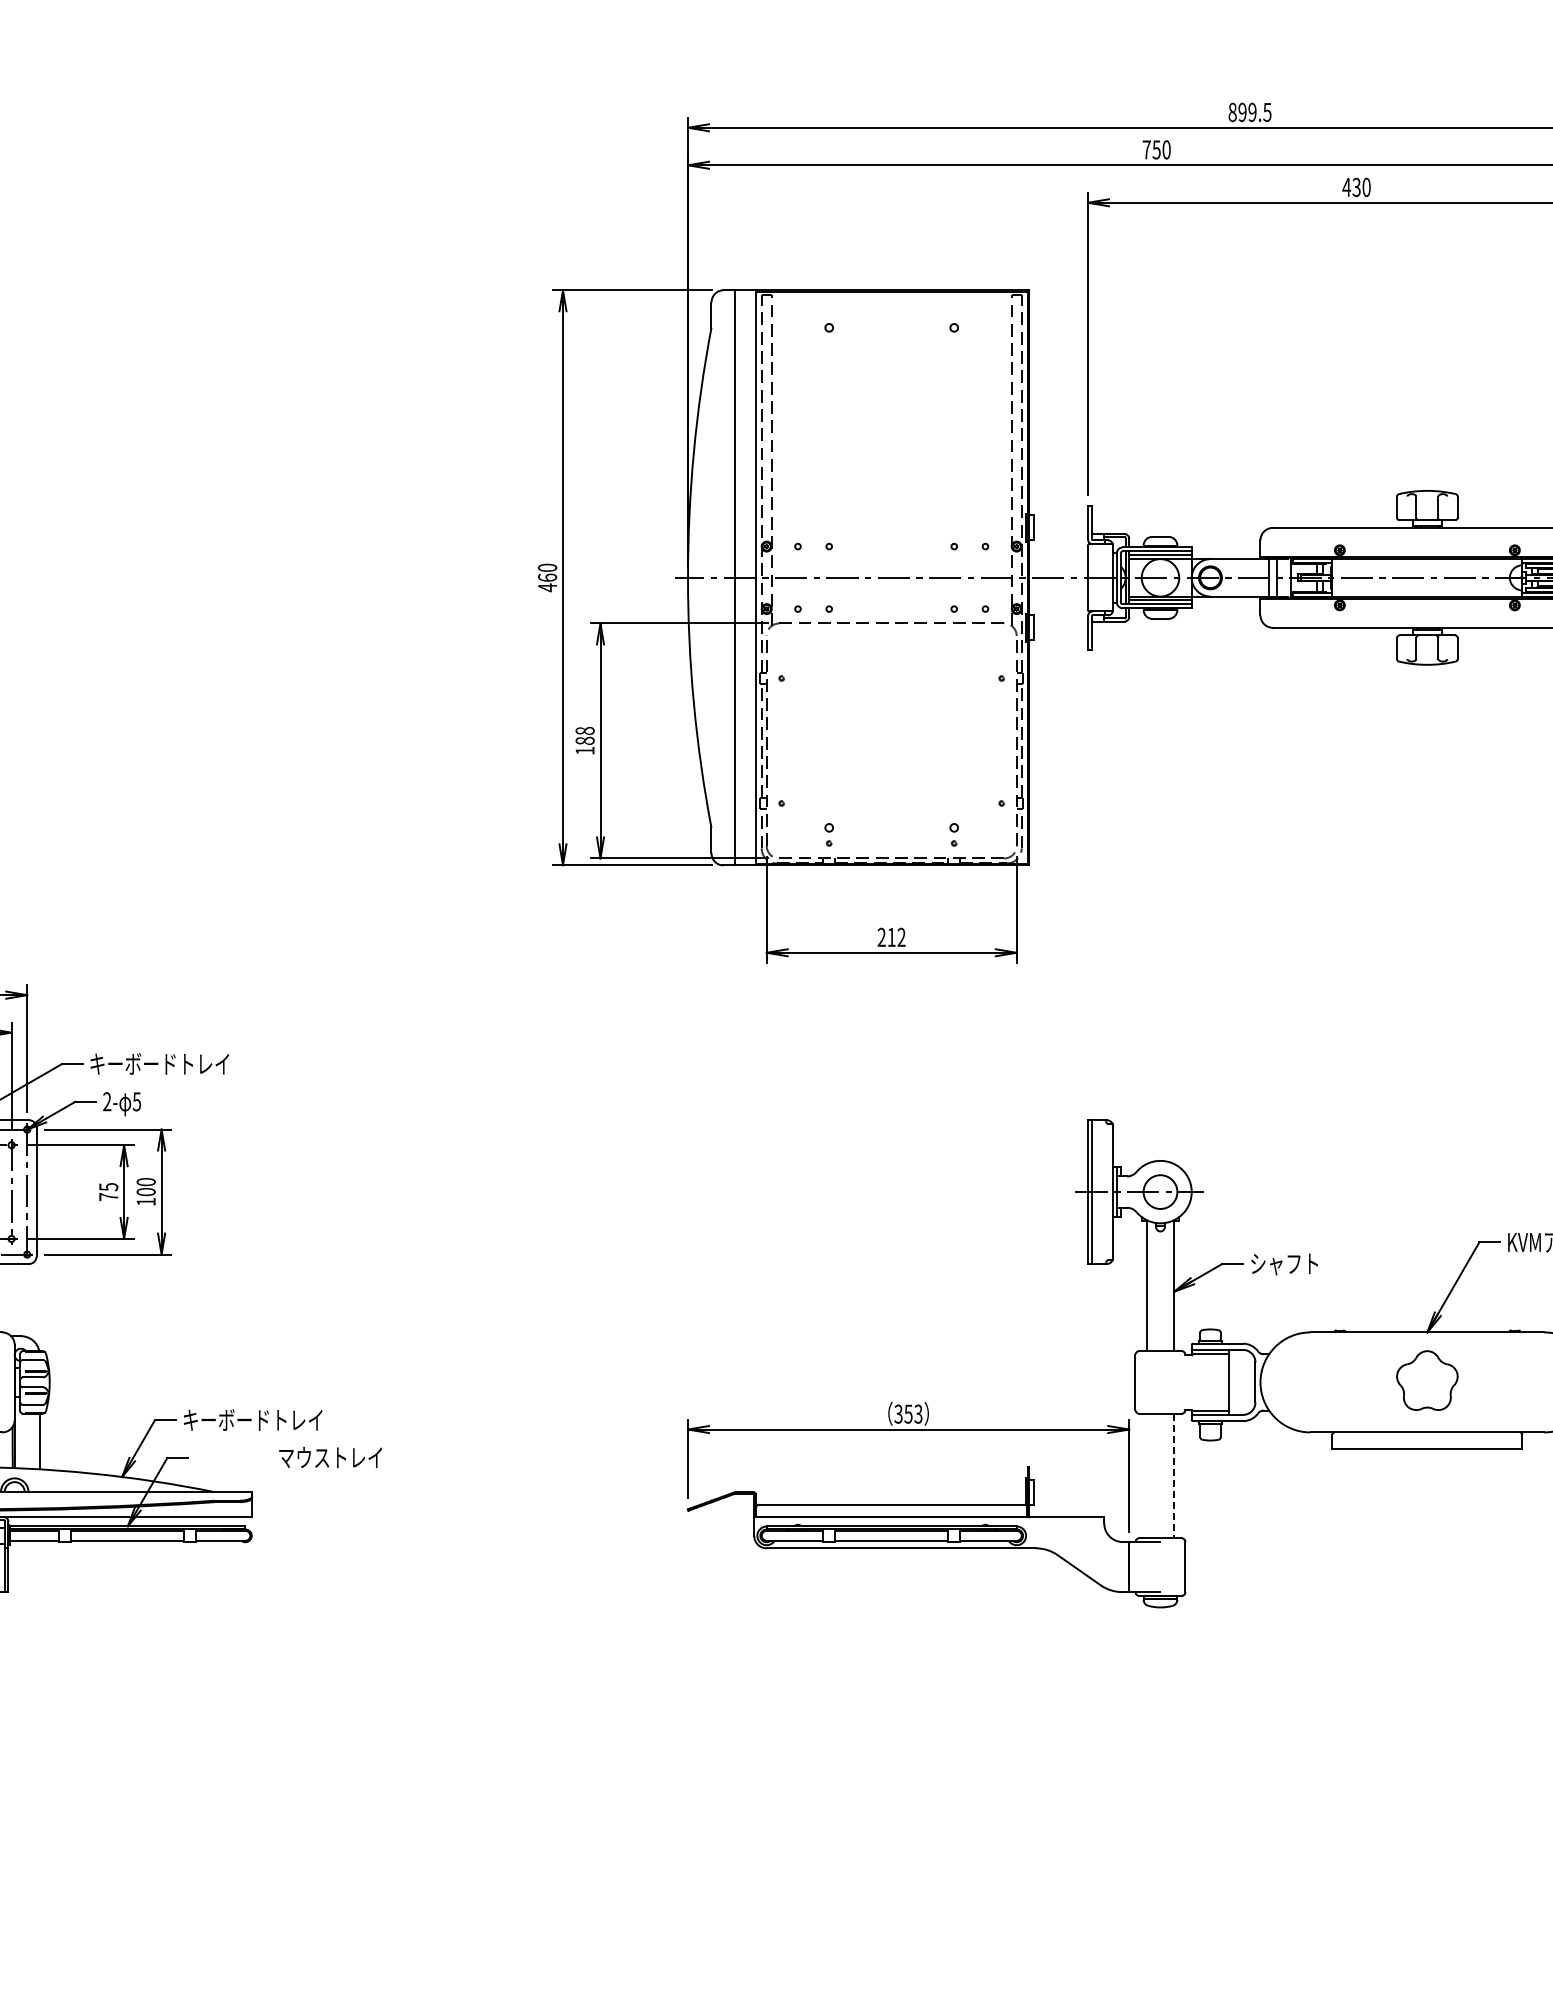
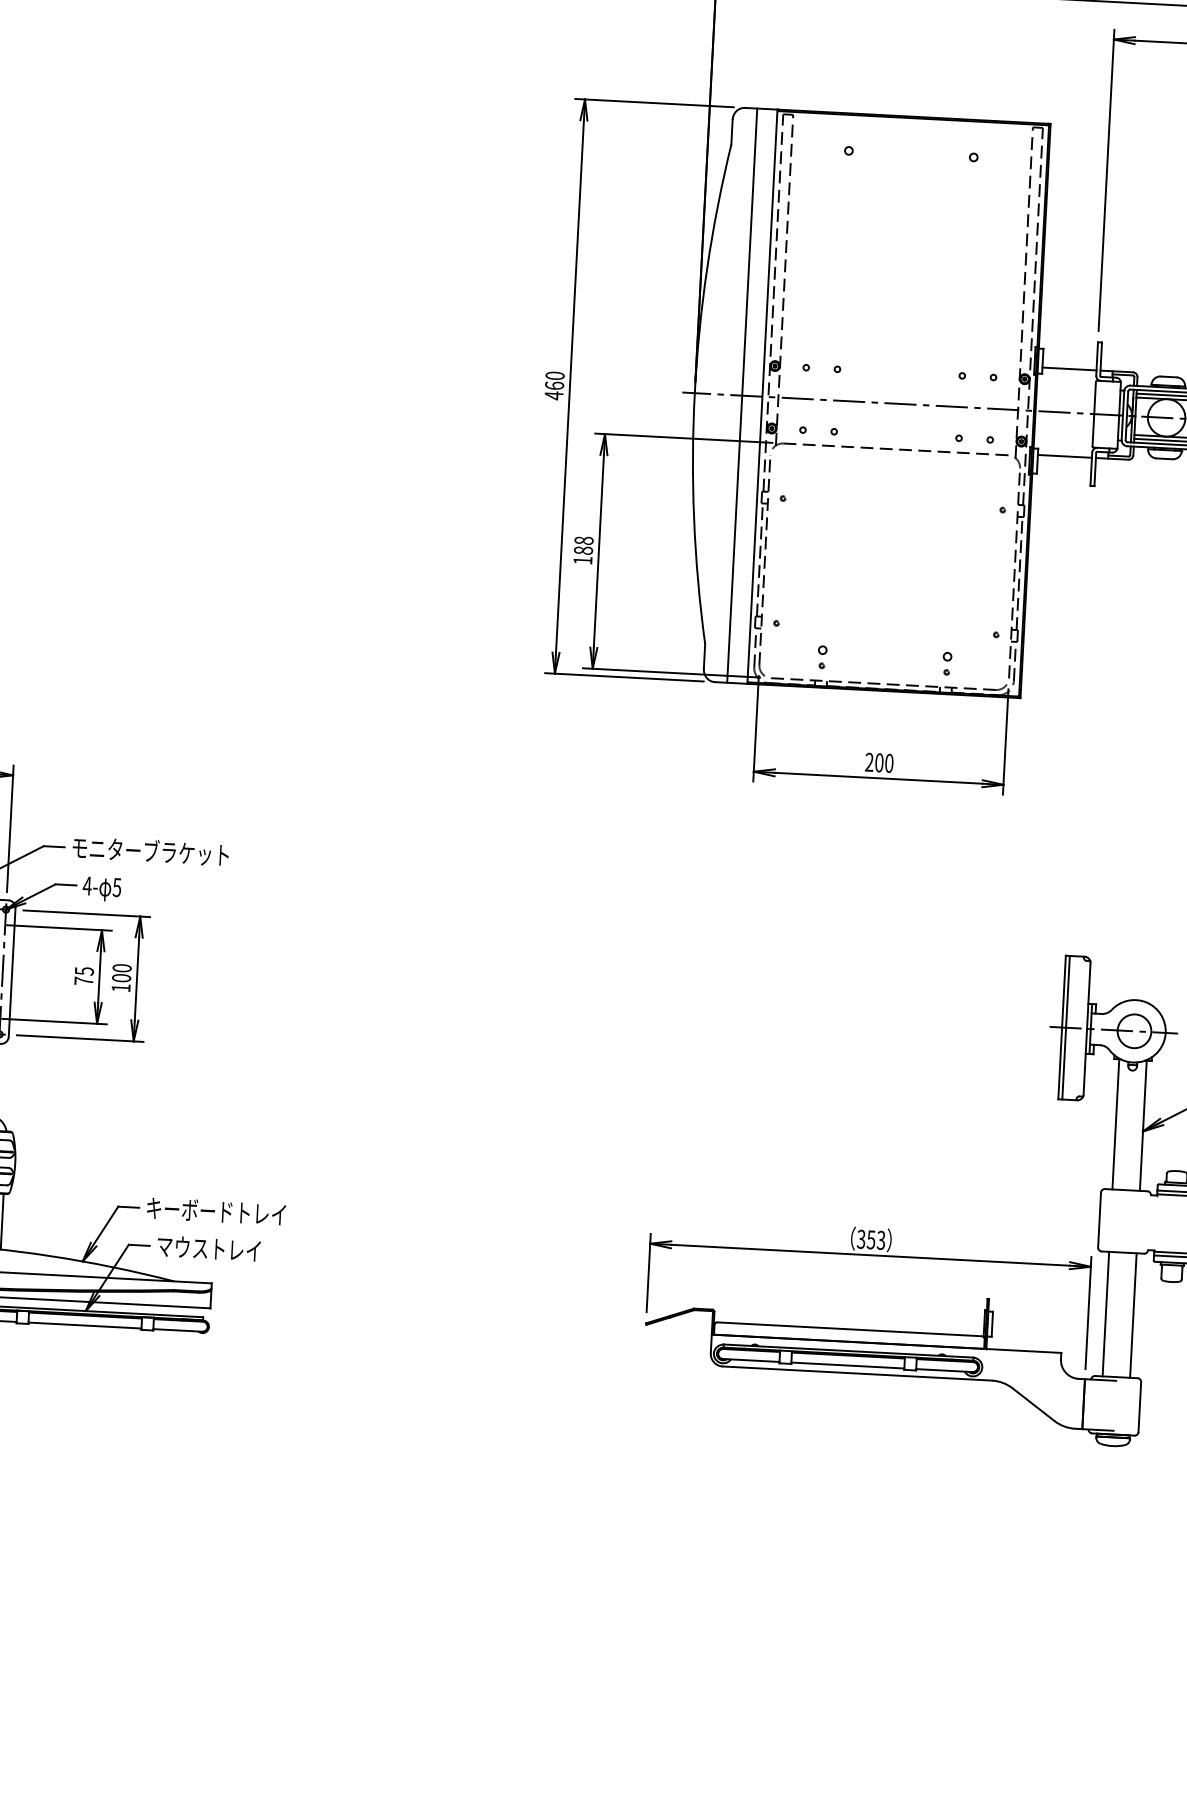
line: (1060, 534) -> (1069, 369), added
line: (1060, 621) -> (1064, 456), added
text: (896, 936) -> (884, 762), 212 -> 200
text: (168, 1063) -> (150, 850), キーボードトレイ -> モニターブラケット
text: (106, 1101) -> (86, 885), 2- -> 4-
text: (330, 1457) -> (208, 1248), moved
line: (1146, 1475) -> (1105, 1313), added
line: (1174, 1476) -> (1133, 1316), dashed -> solid

